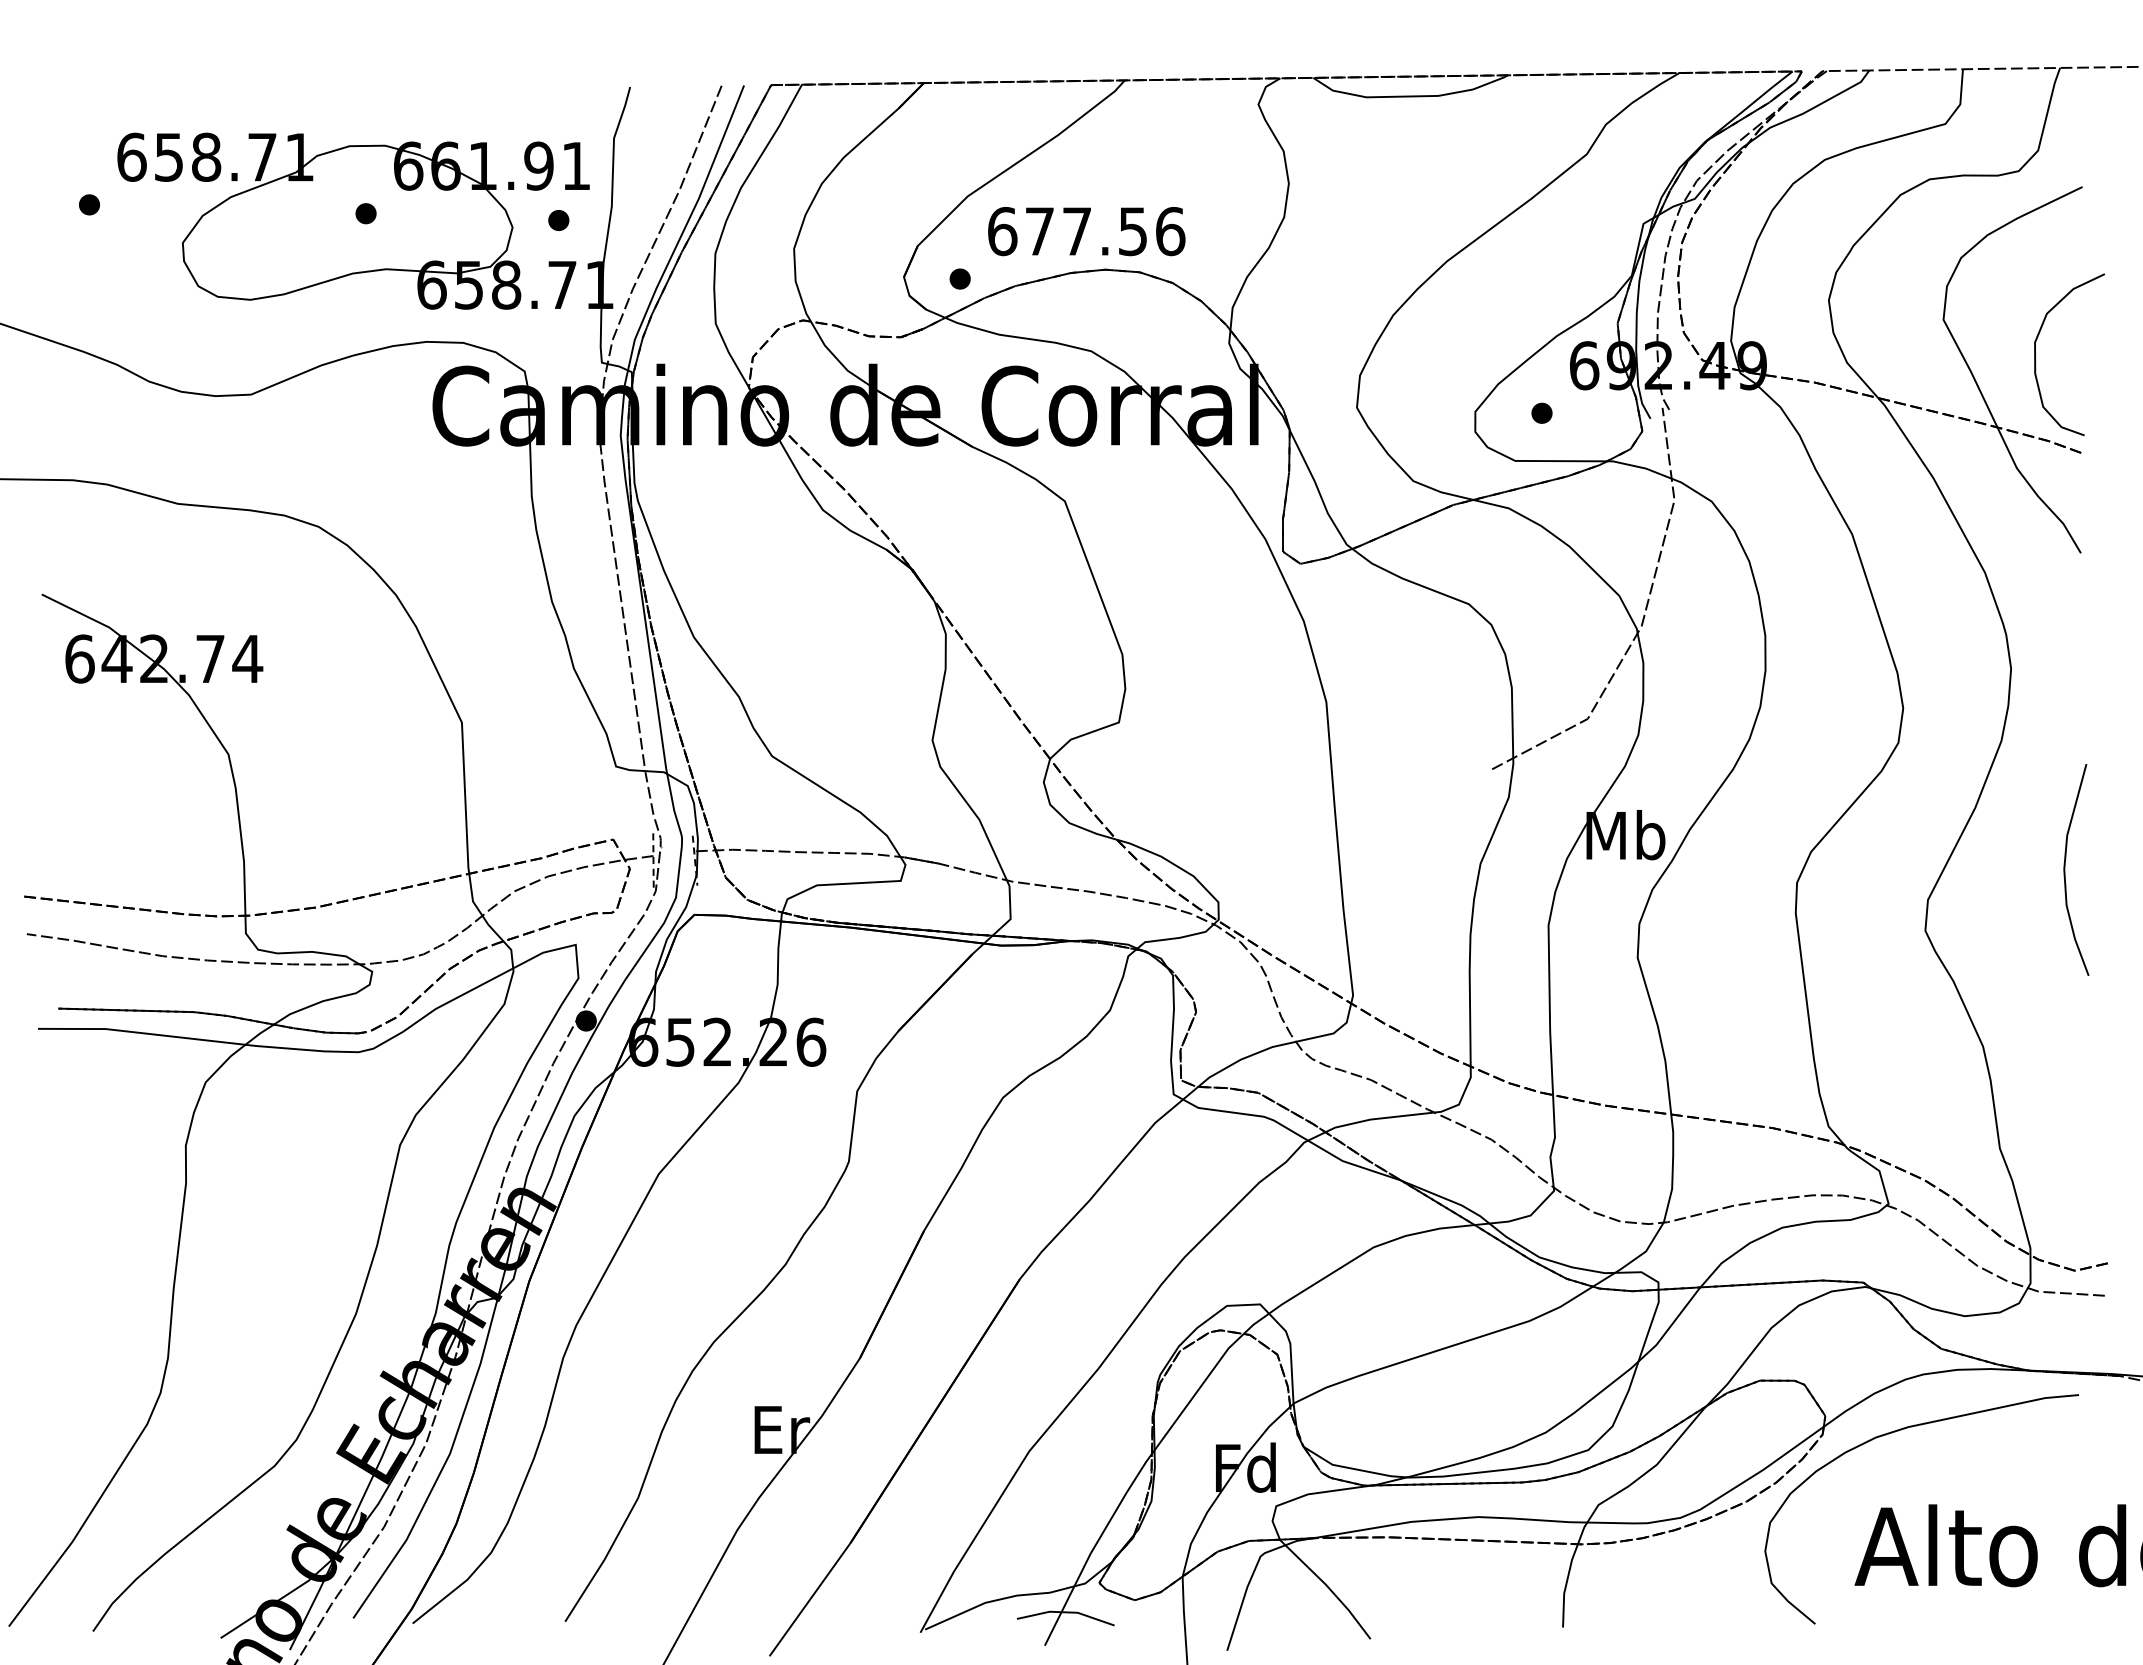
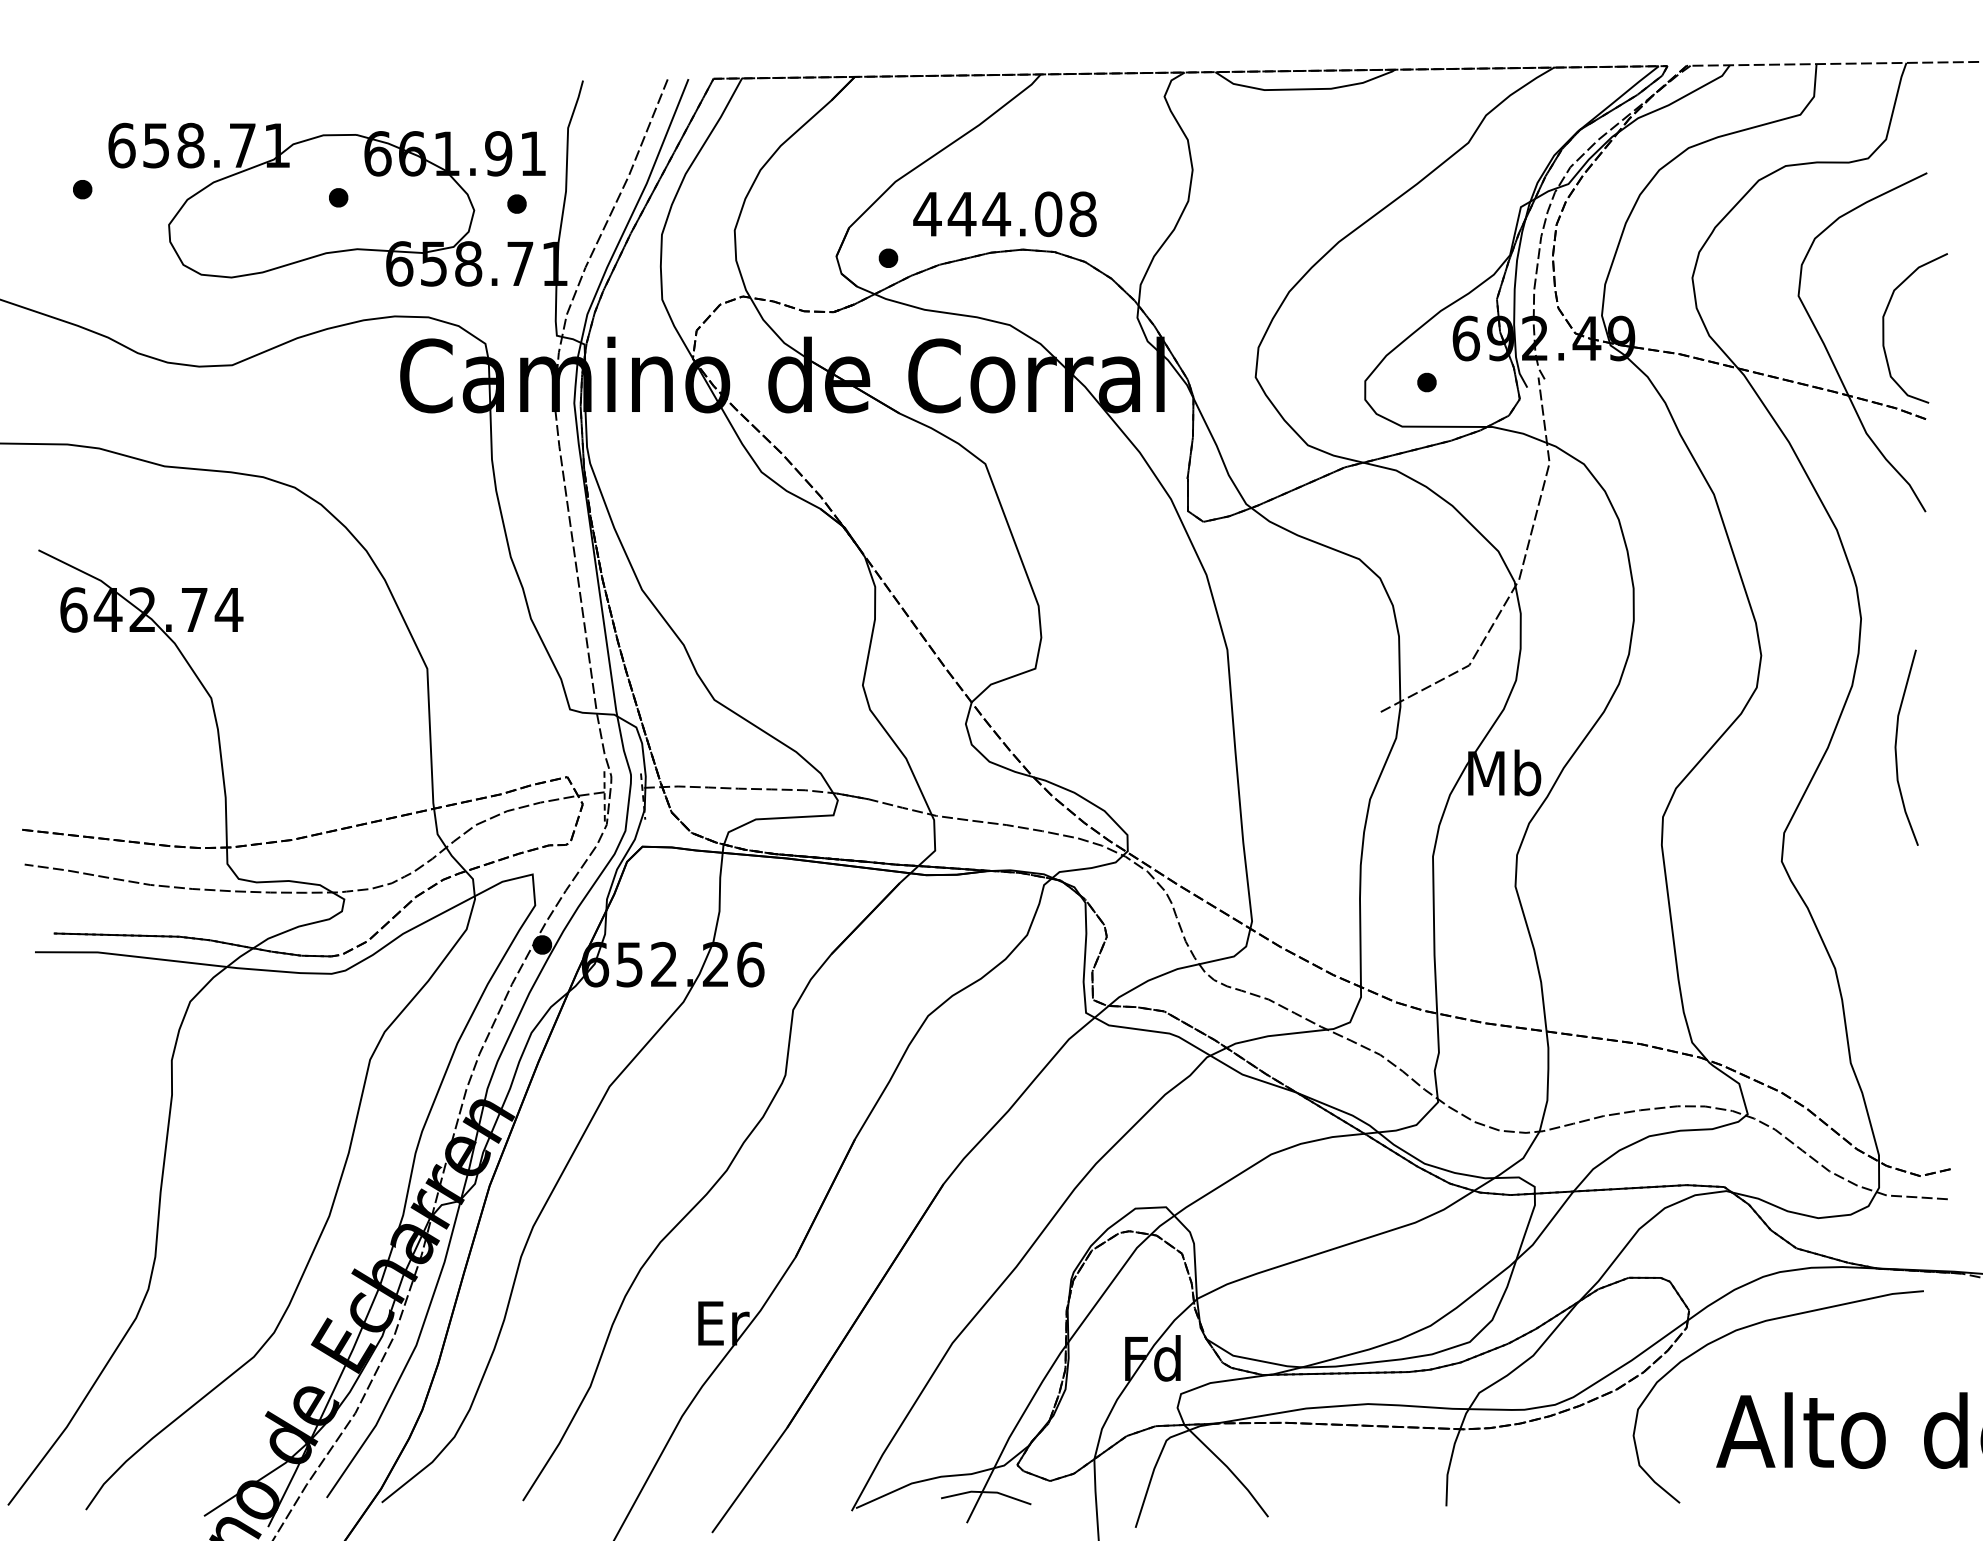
text: (1085, 231) -> (1004, 214), 677.56 -> 444.08
curve: (2065, 869) -> (1896, 747), moved

